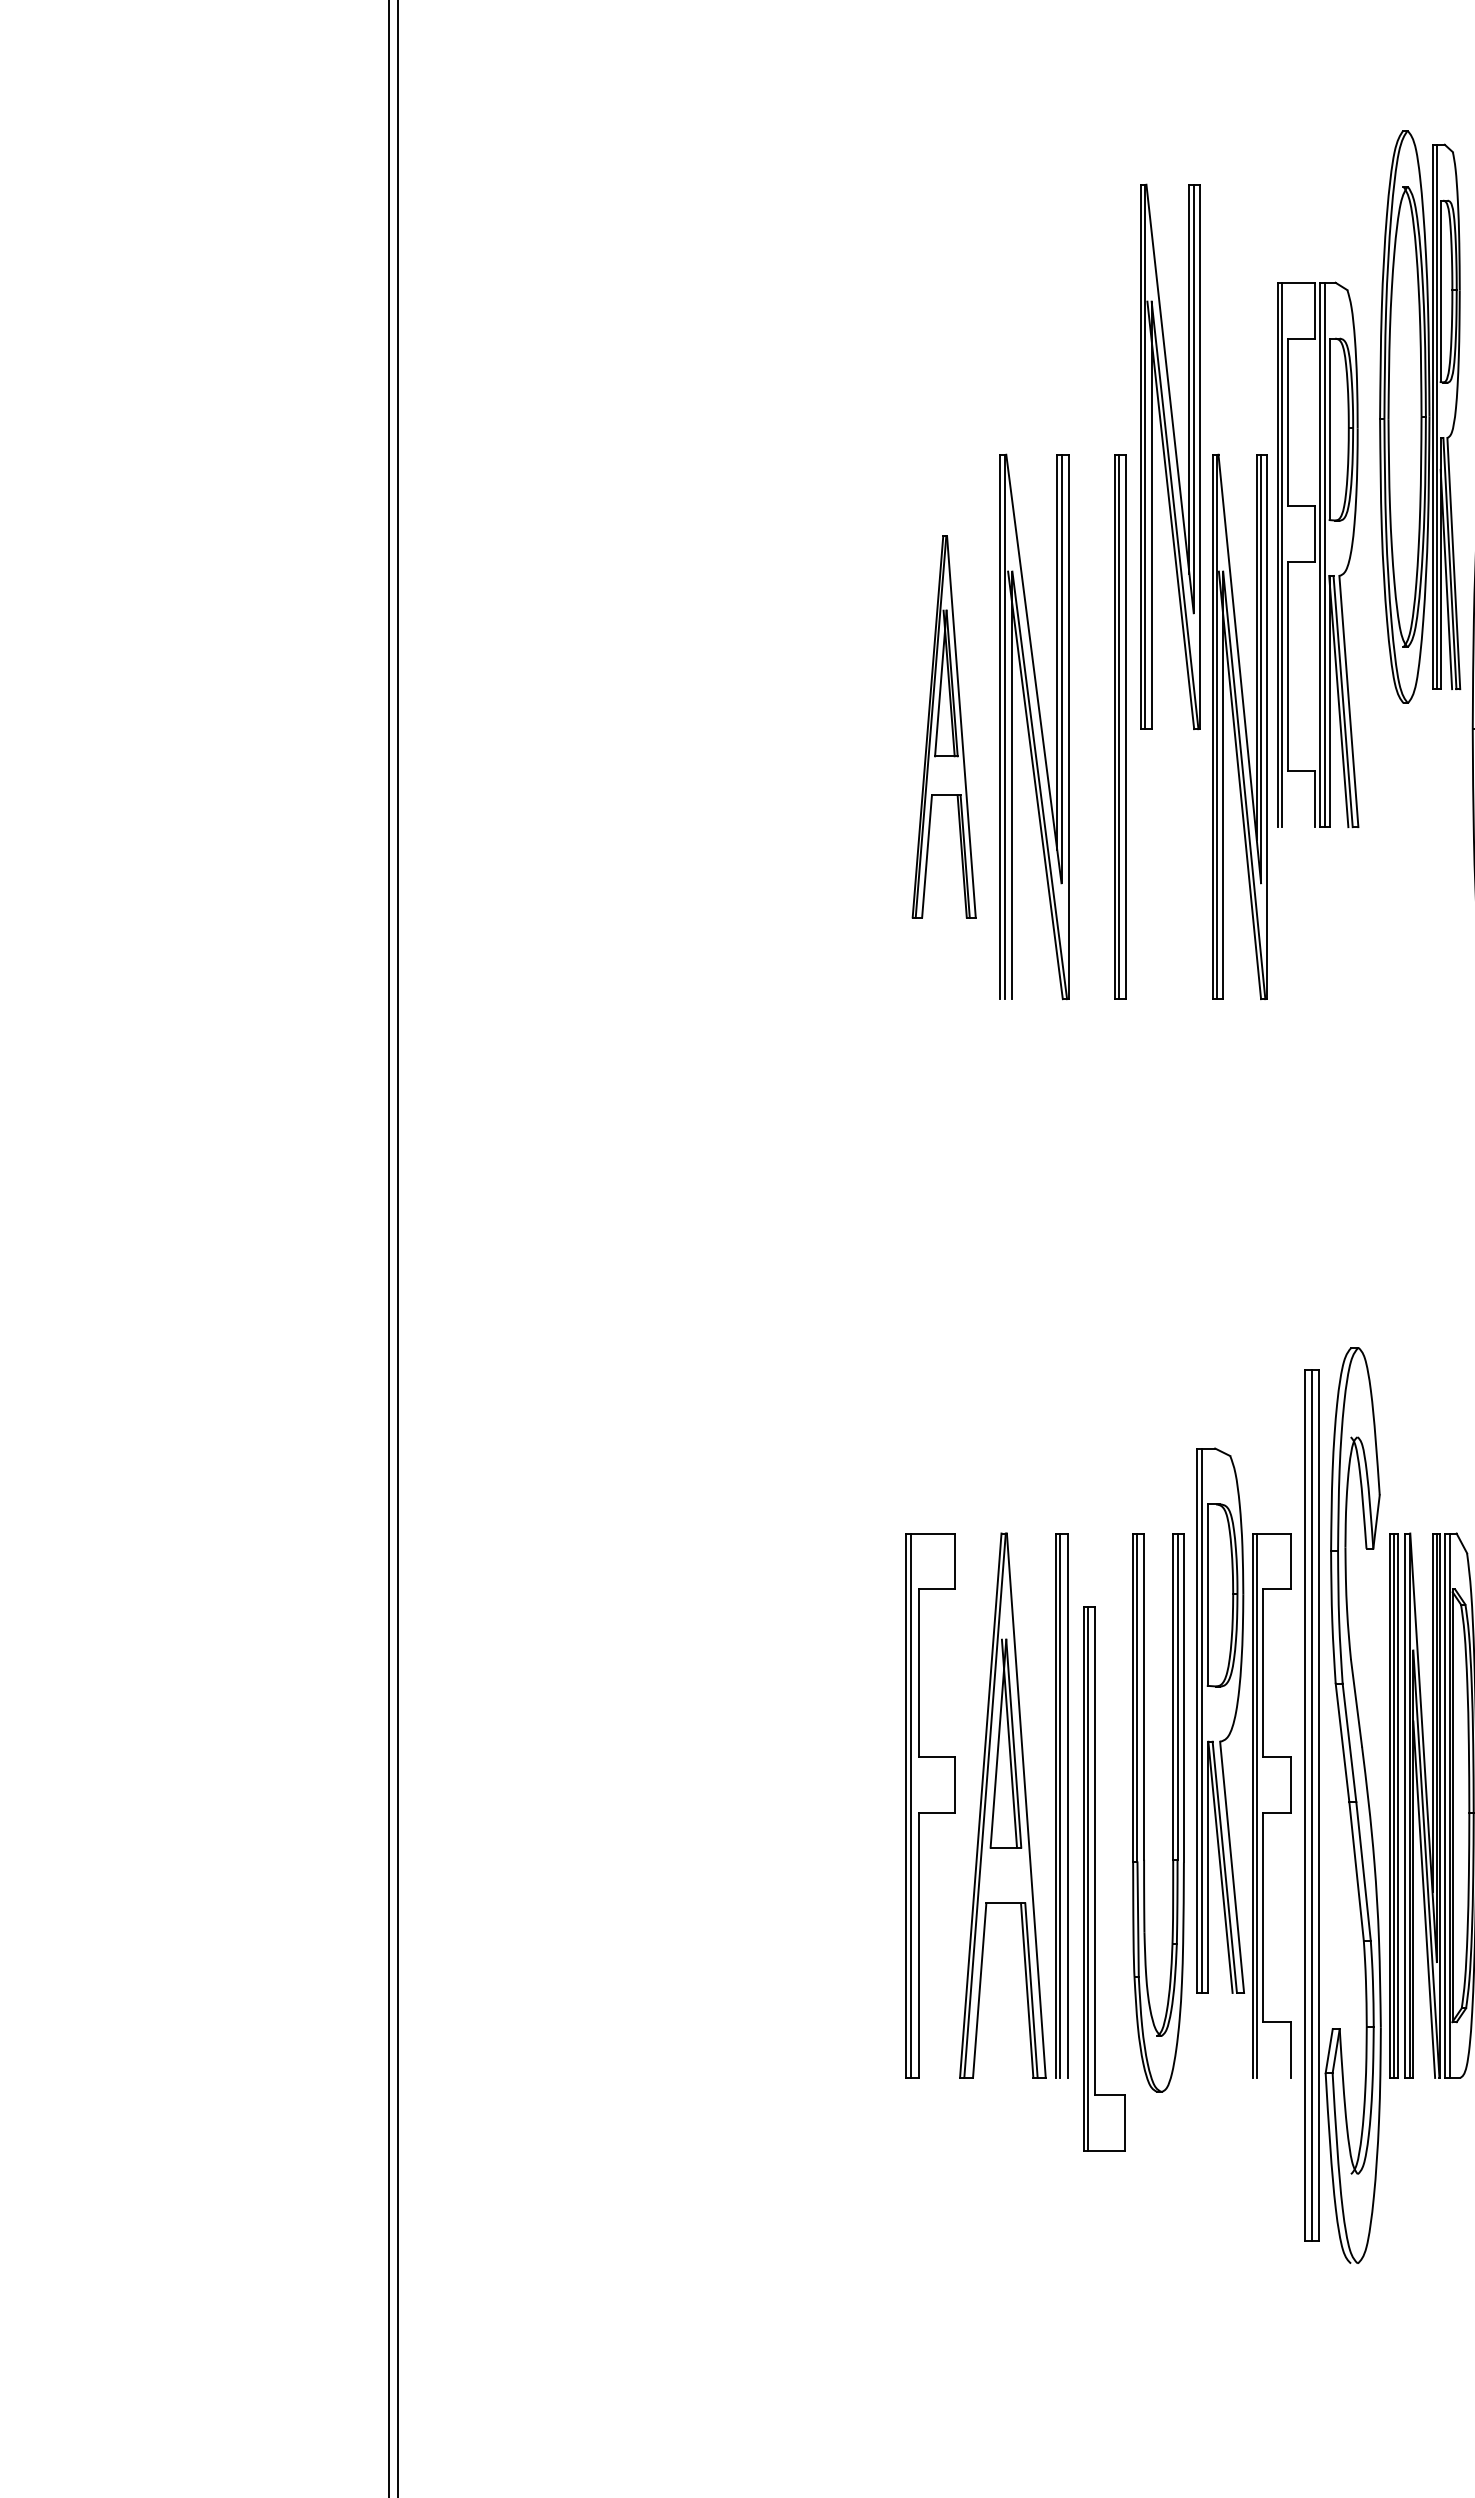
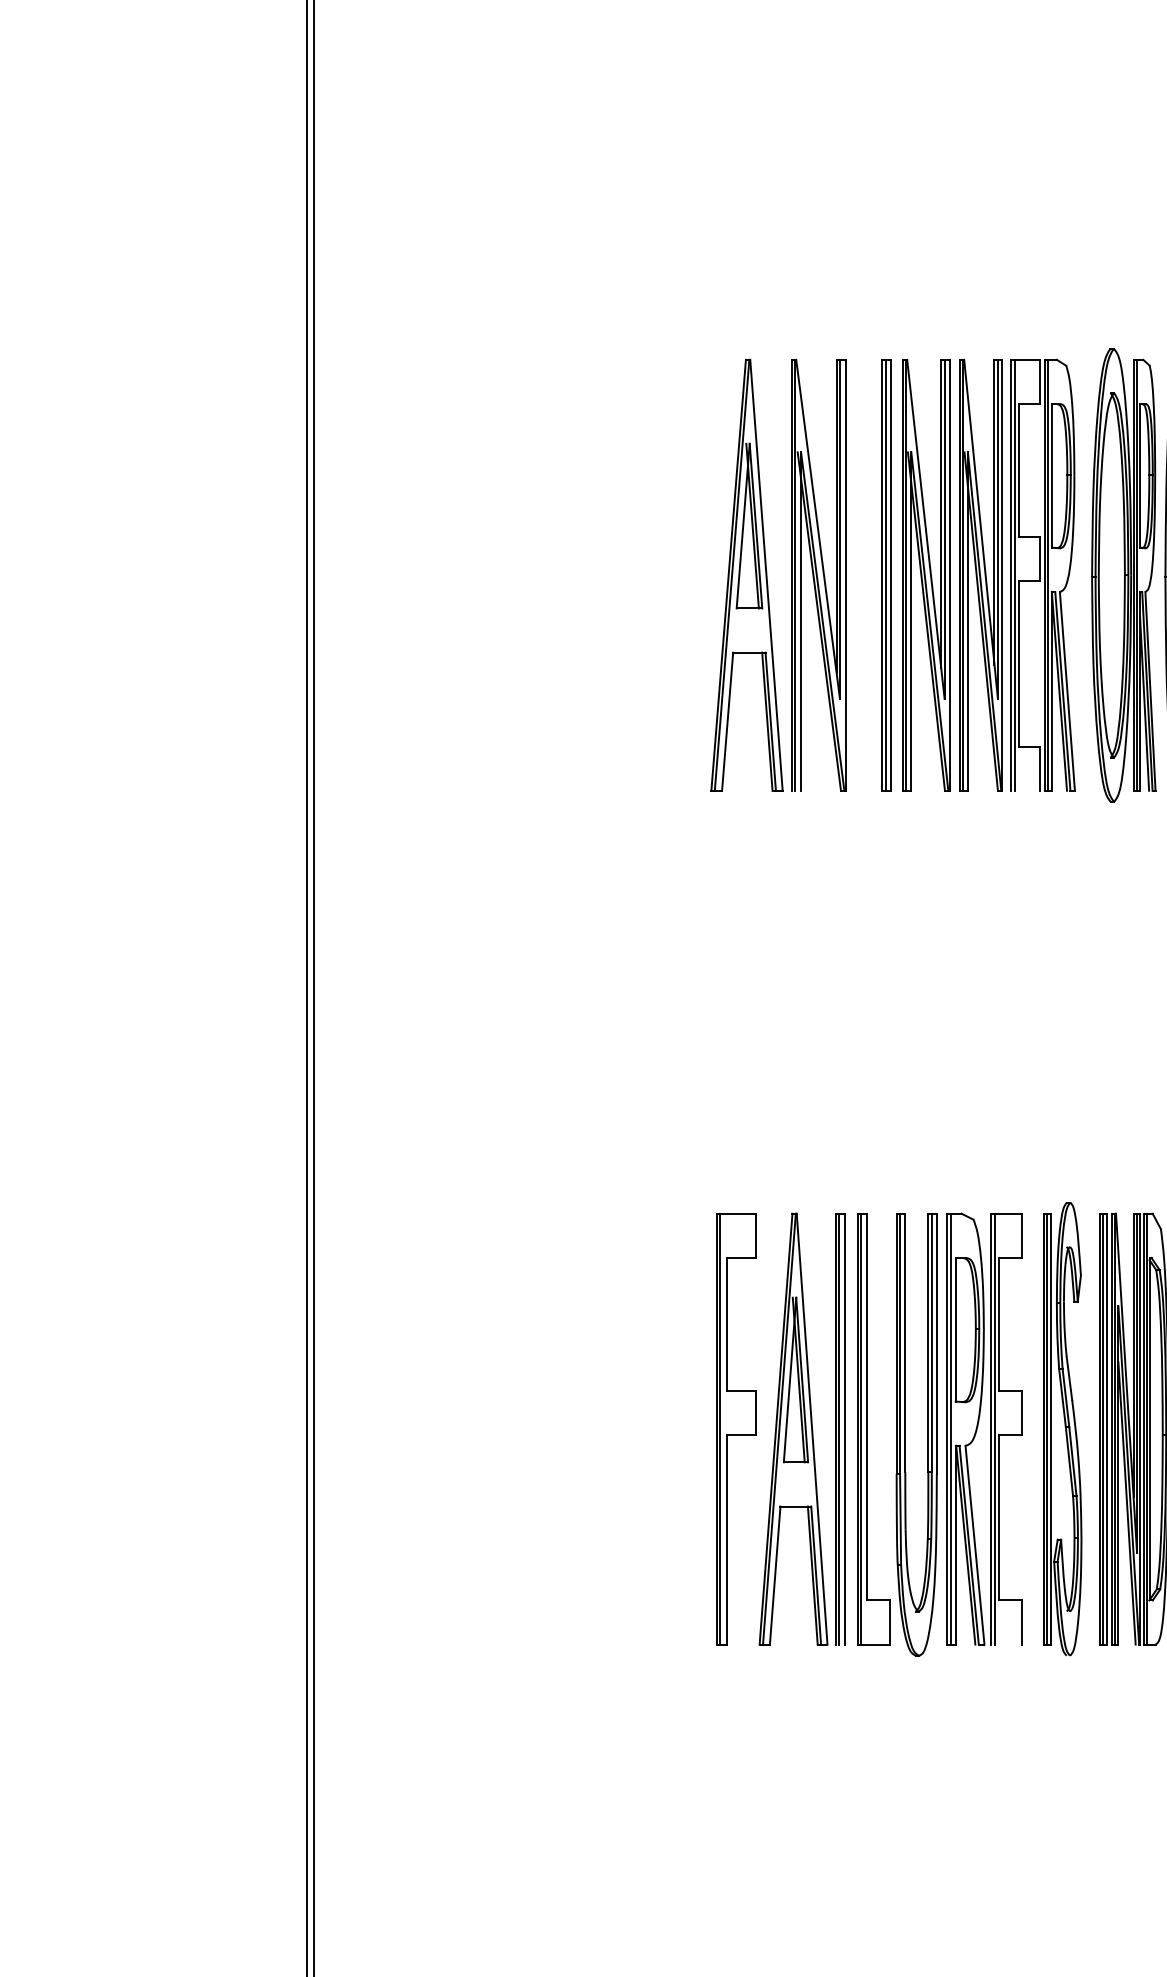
part: (1420, 416) -> (1124, 574), moved
part: (1170, 456) -> (926, 574), moved
part: (1318, 554) -> (1043, 574), moved
part: (944, 726) -> (747, 574), size x1.43
part: (1220, 1720) -> (965, 1428), moved
part: (1342, 1805) -> (1062, 1428), size x0.62
part: (1095, 1878) -> (866, 1428), moved

